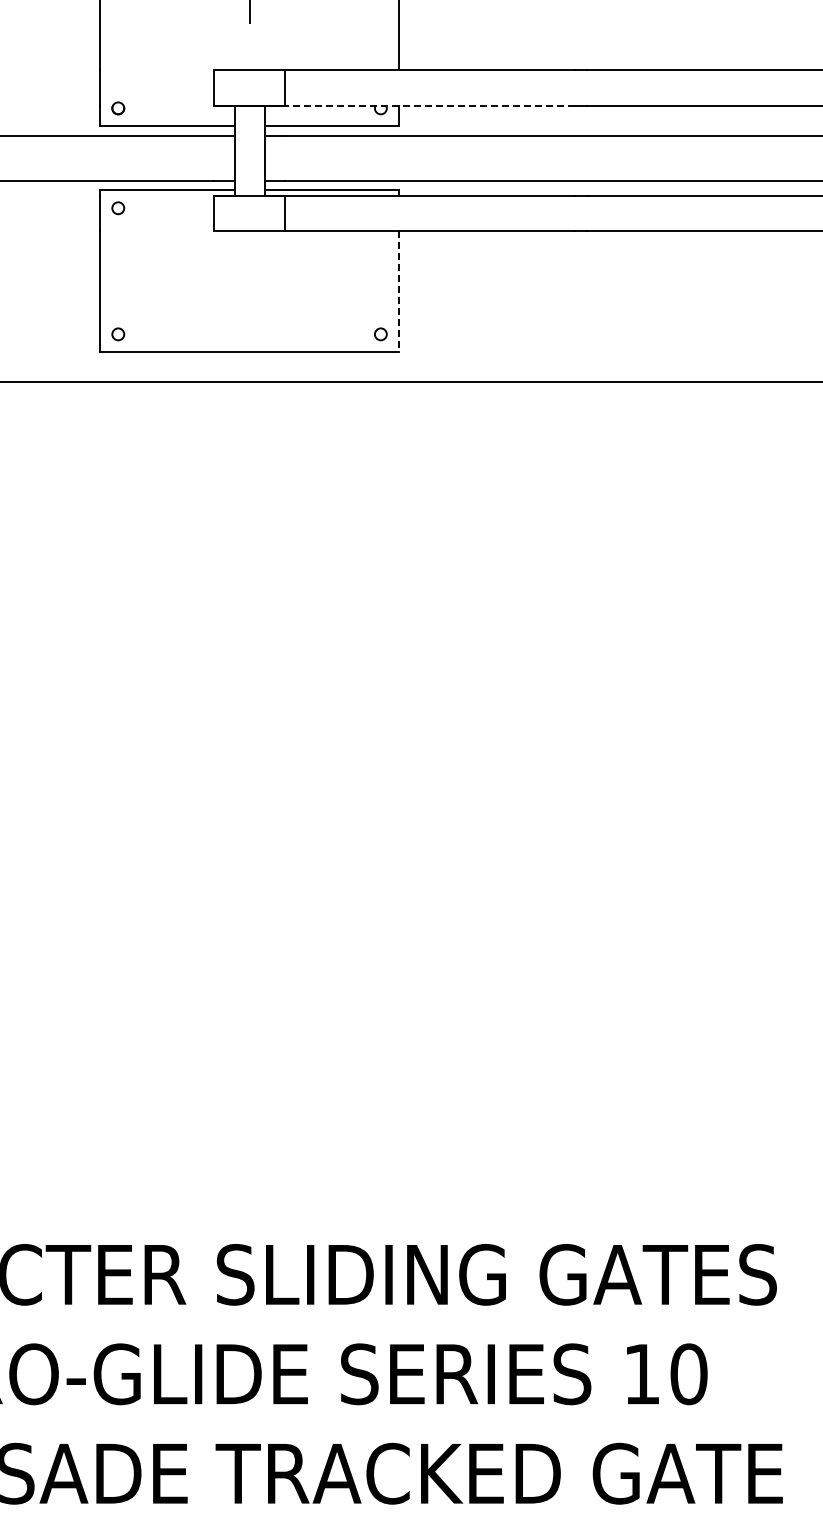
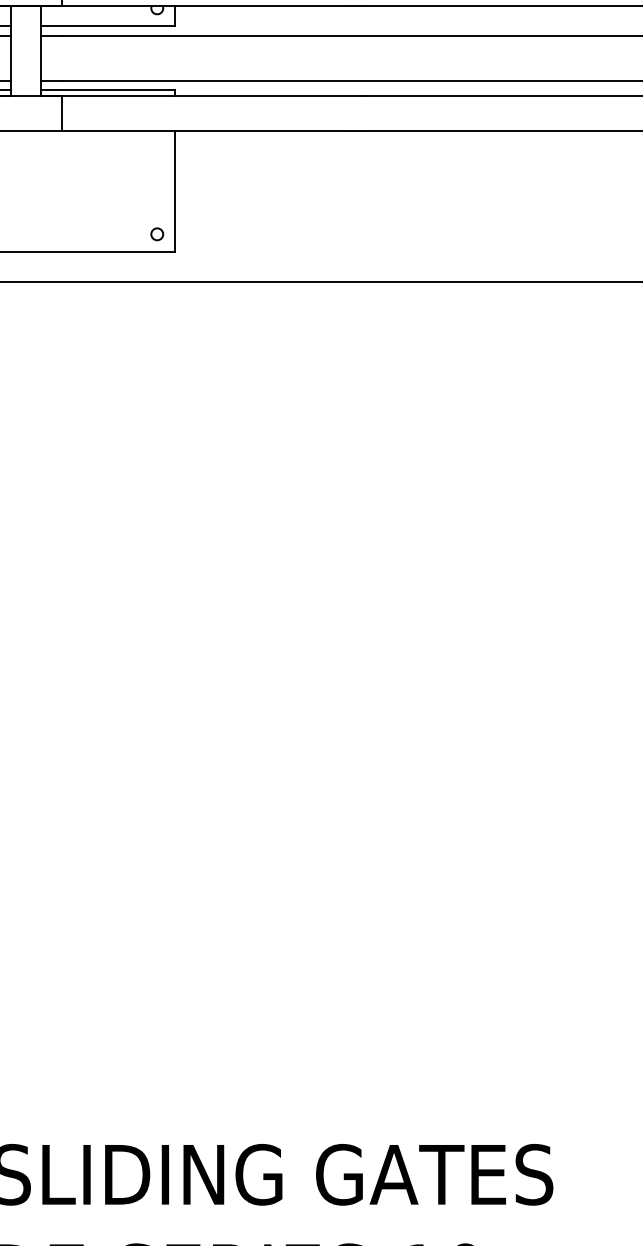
line: (430, 106) -> (206, 6), dashed -> solid
line: (398, 292) -> (174, 192), dashed -> solid

